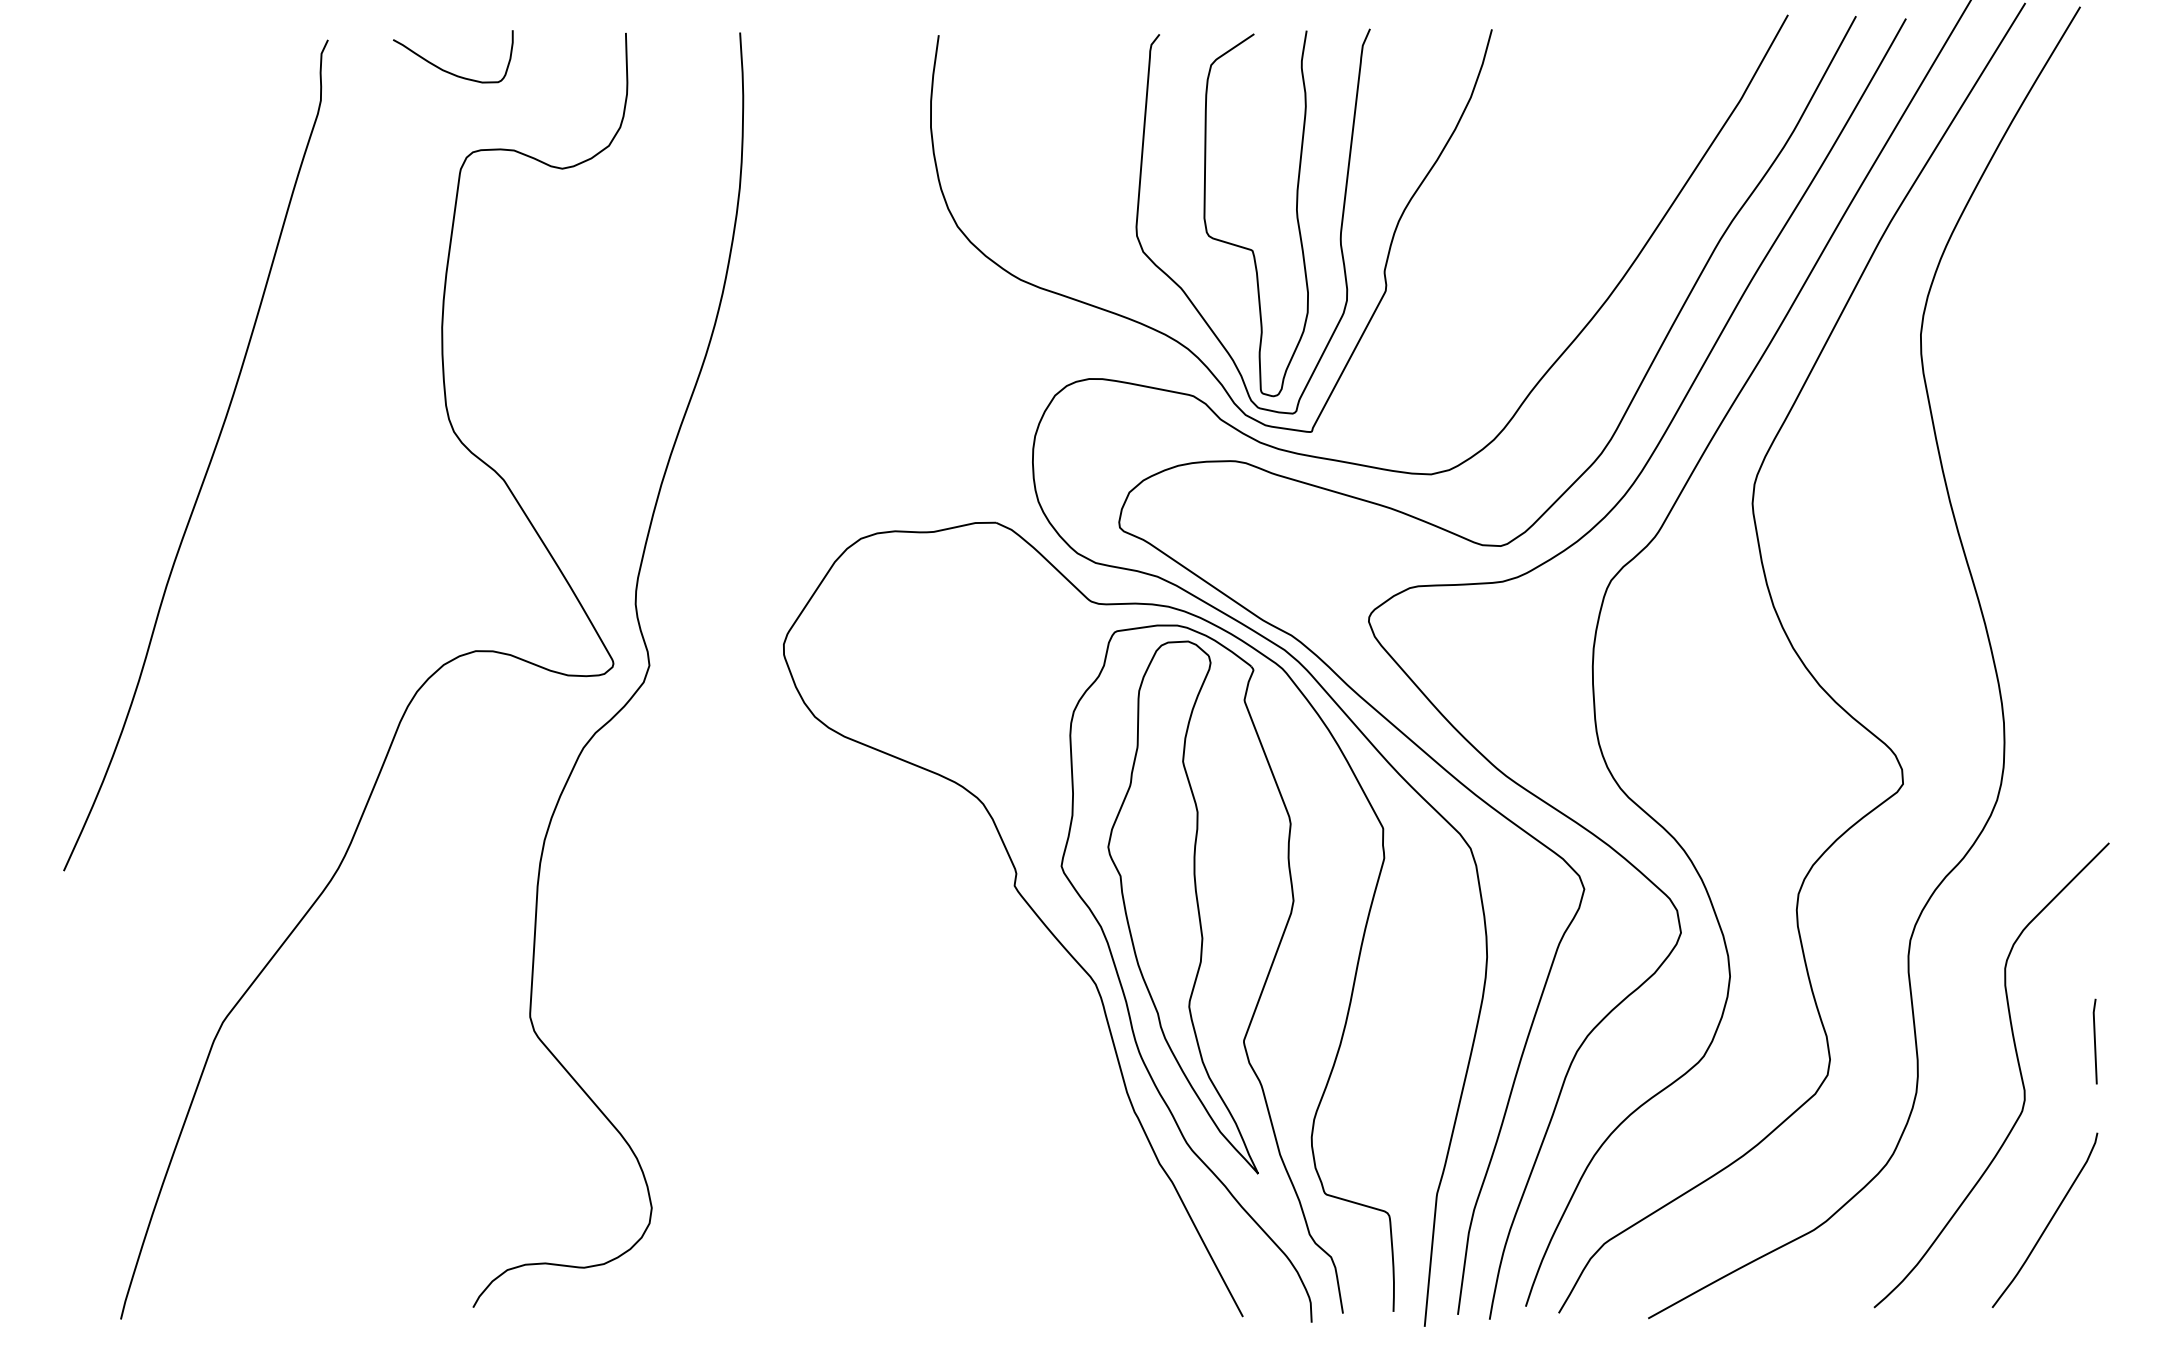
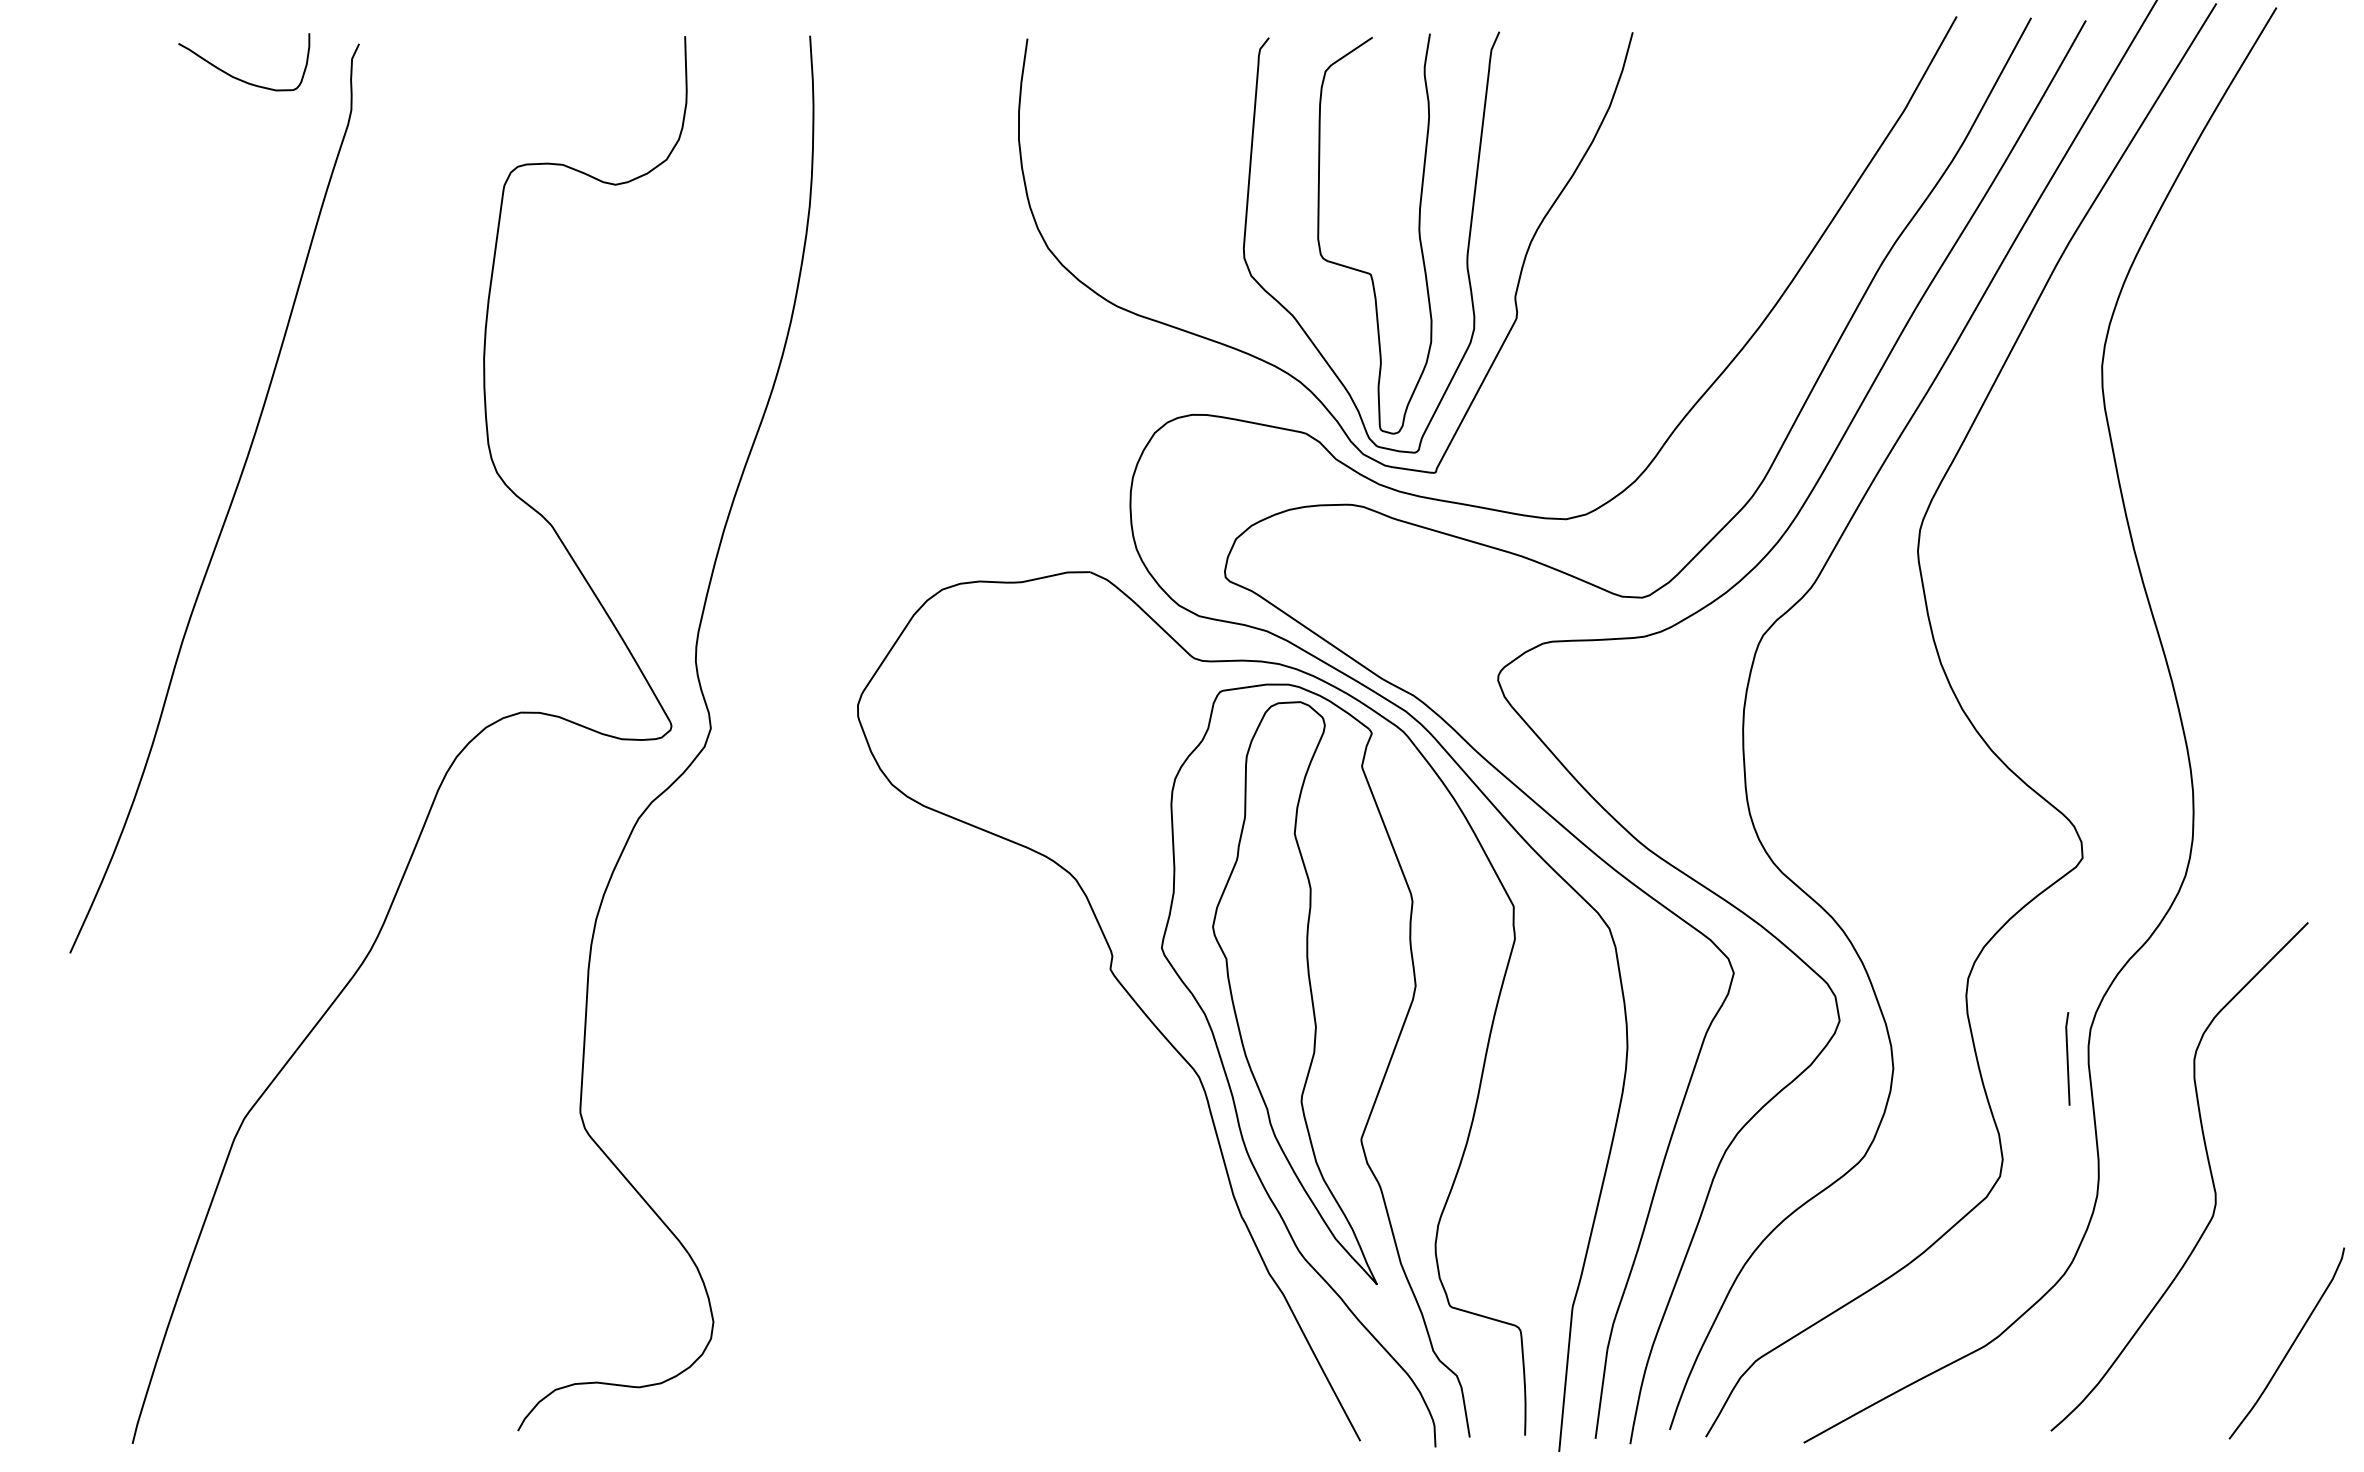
curve: (447, 70) -> (237, 77), moved
line: (2094, 1041) -> (2067, 1058), moved
curve: (2048, 1222) -> (2290, 1345), moved

